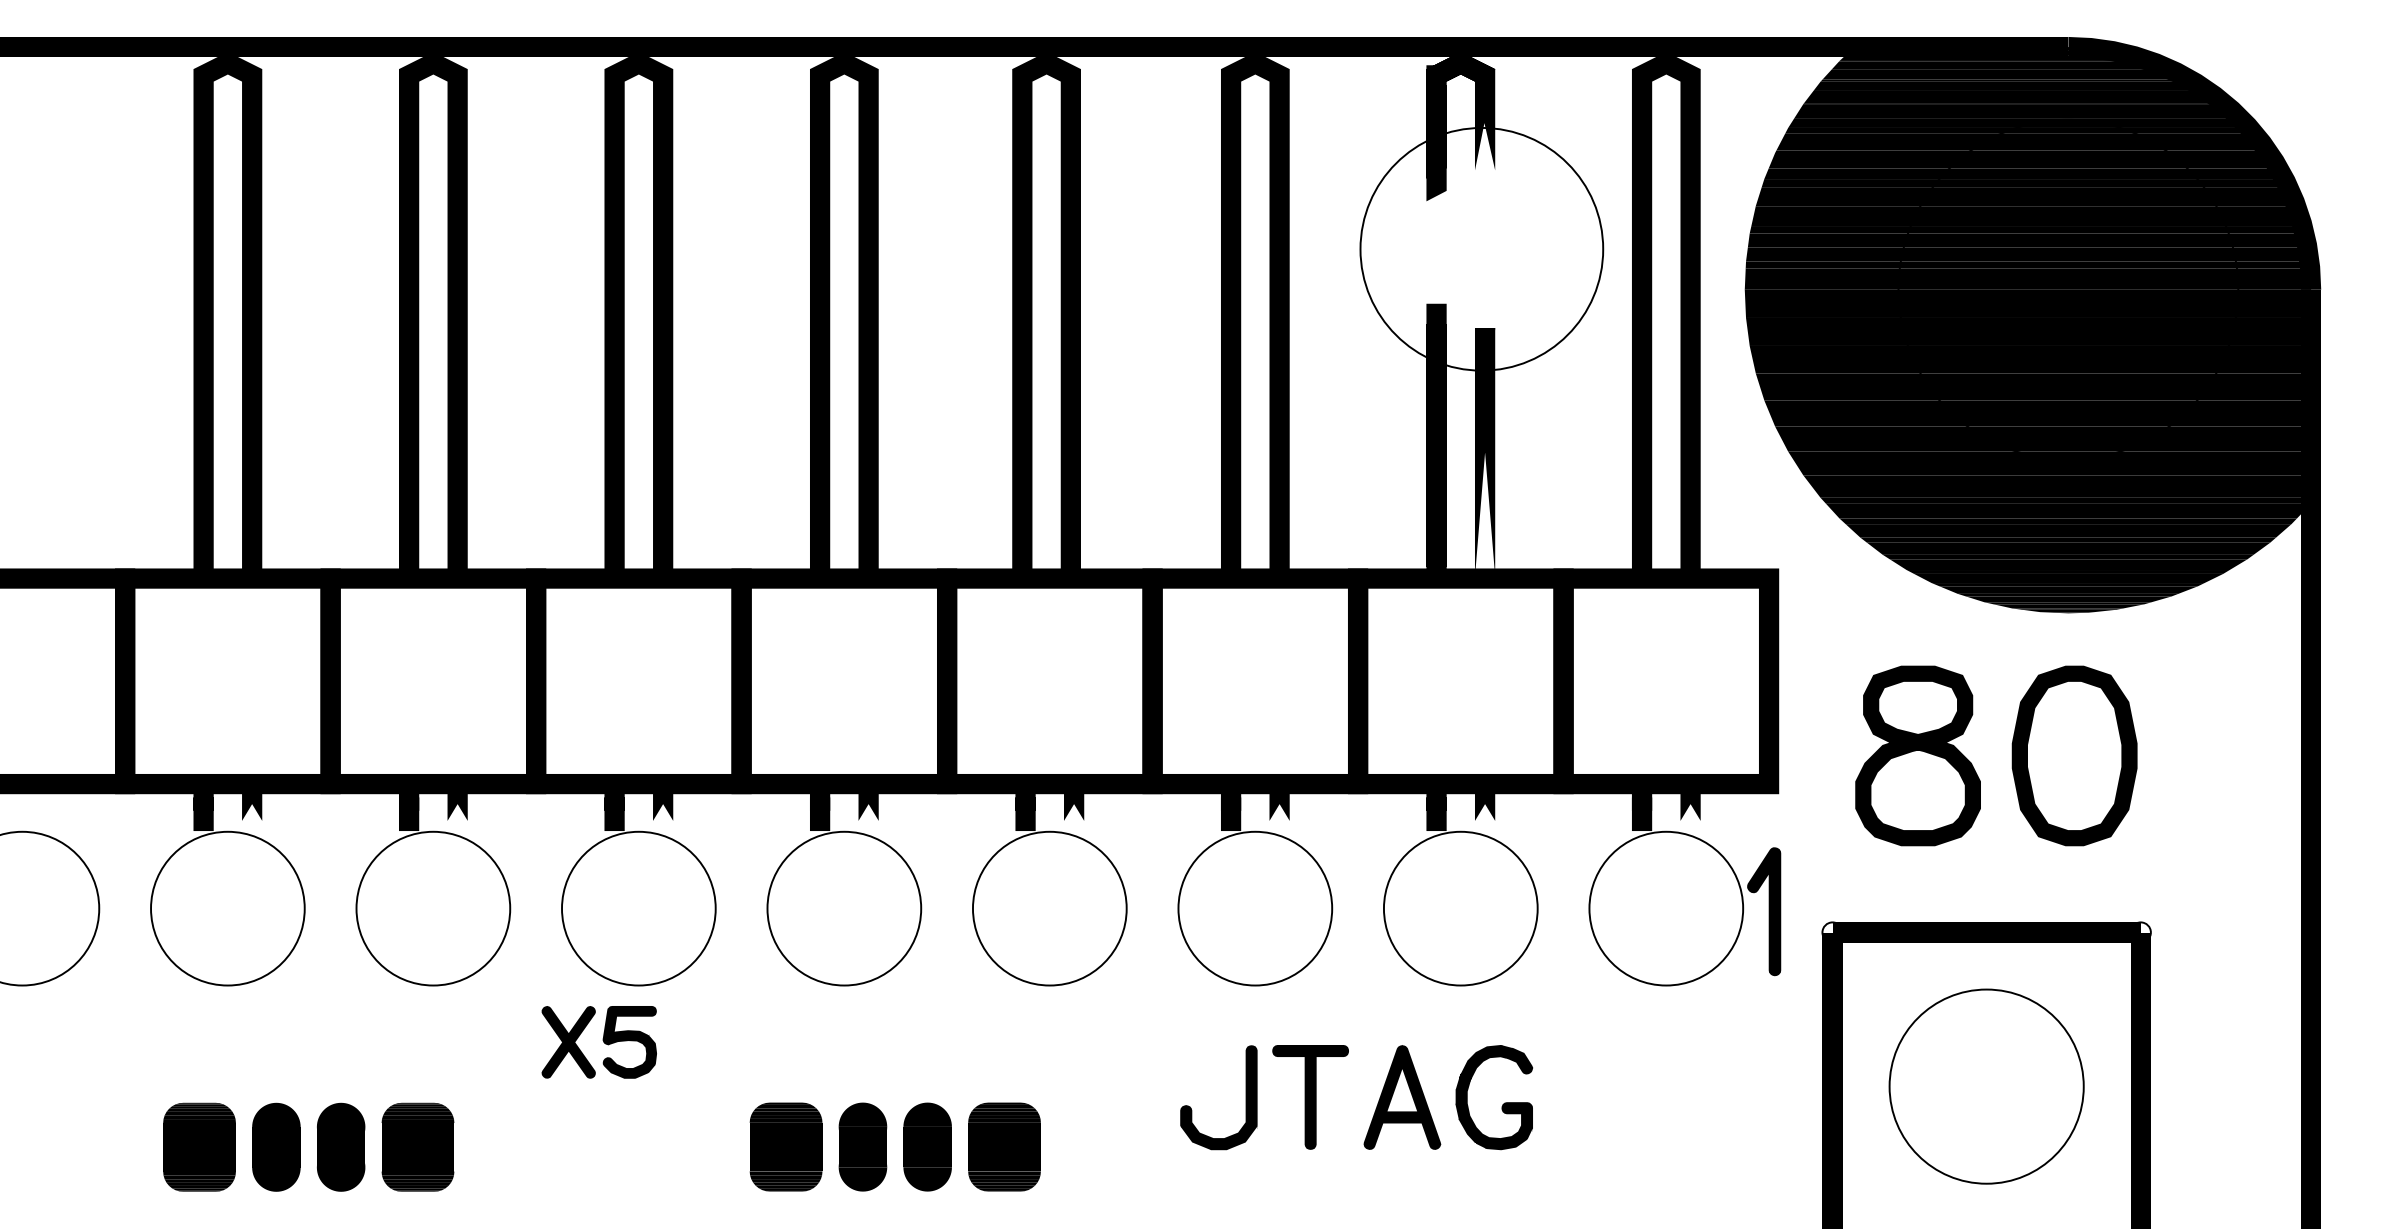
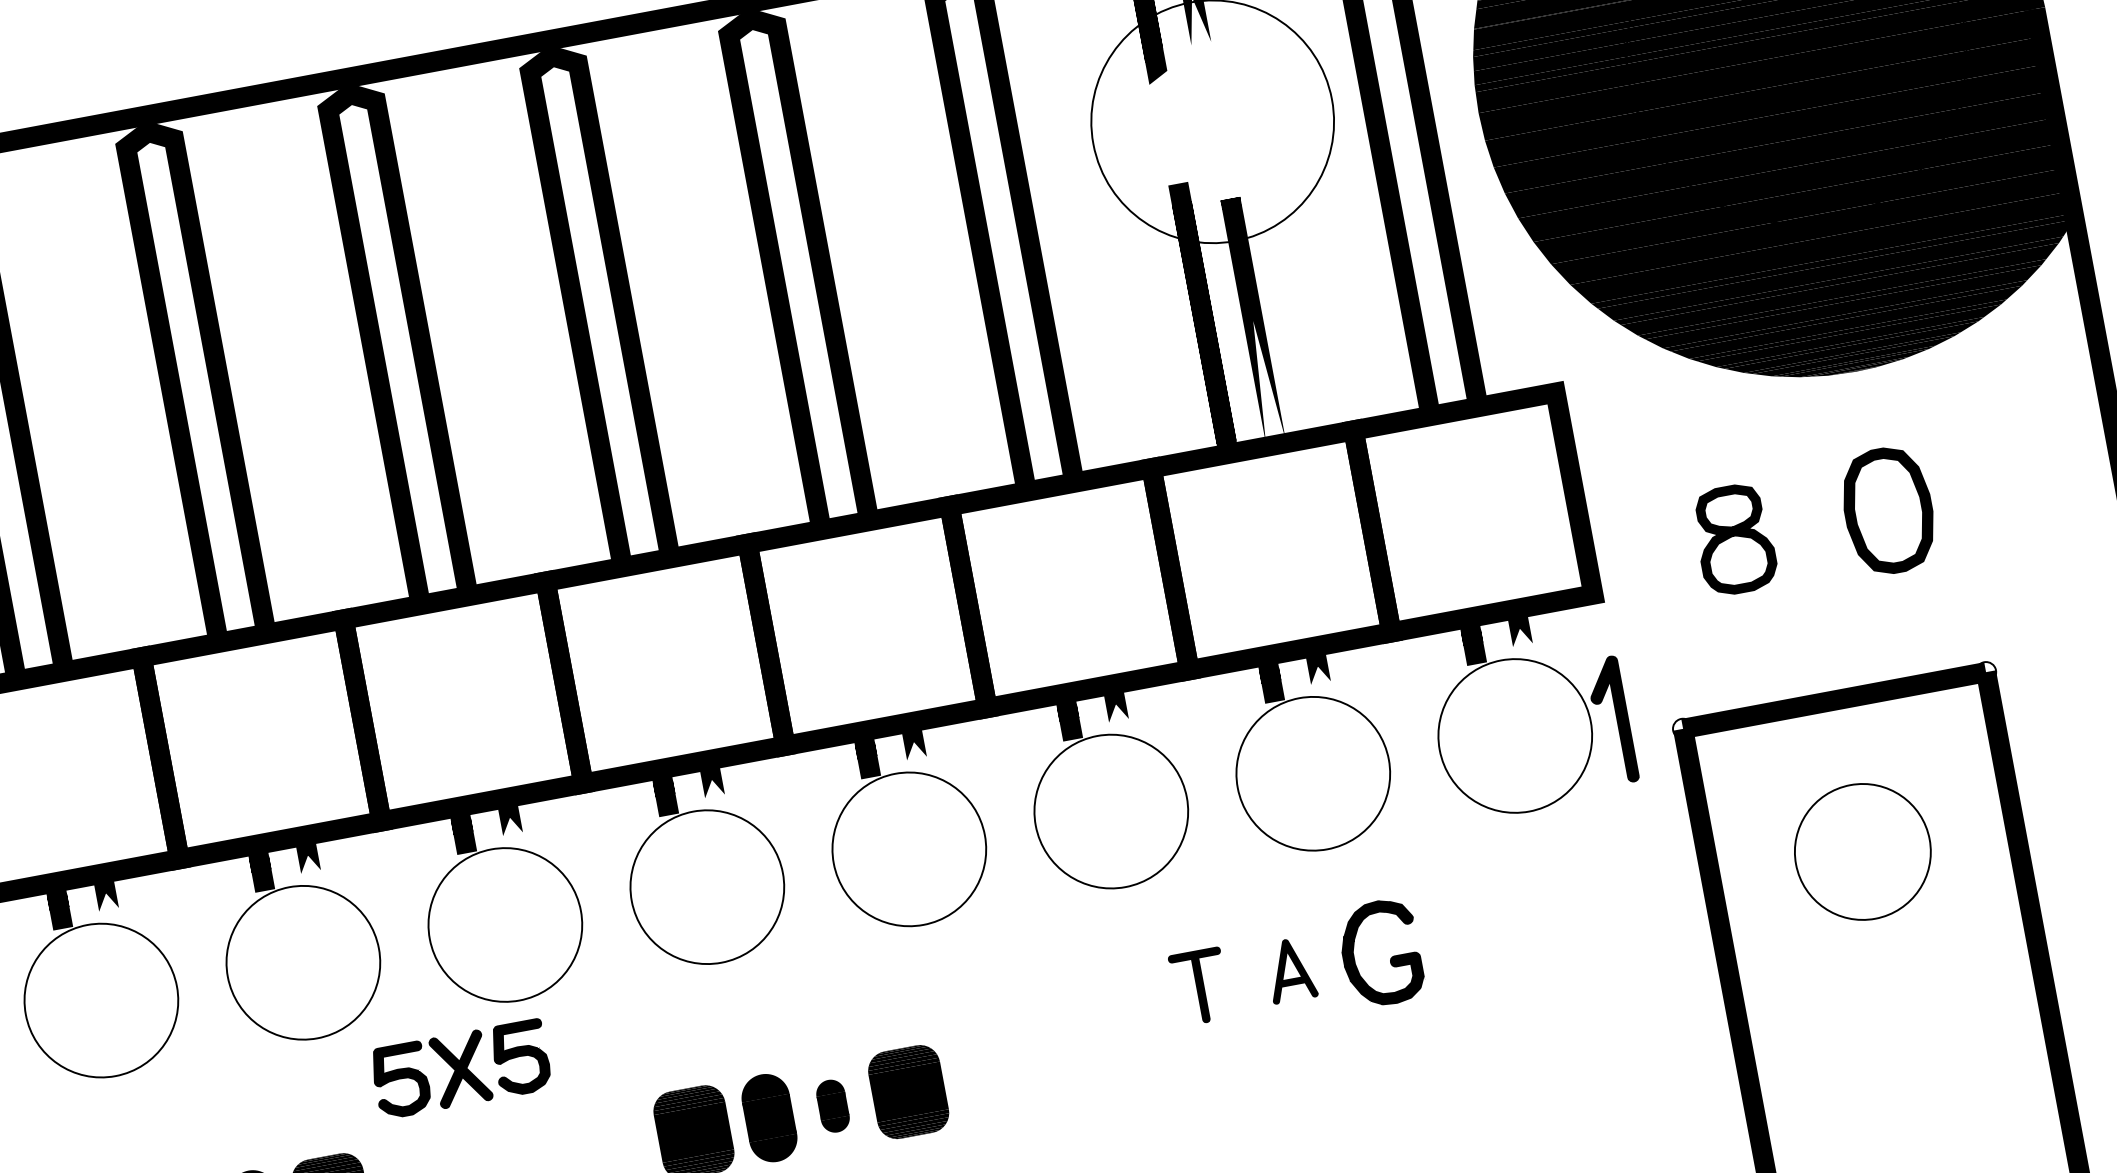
part: (1917, 755) -> (1734, 539), size x0.6
part: (2074, 755) -> (1888, 510), size x0.7
part: (507, 1042) -> (400, 1080), added
part: (1986, 1086) -> (1862, 851), size x0.7
part: (1245, 1097) -> (1136, 999), removed
part: (1310, 1097) -> (1200, 987), size x0.7
part: (1402, 1097) -> (1290, 970), size x0.6
part: (927, 1146) -> (832, 1105), size x0.6

